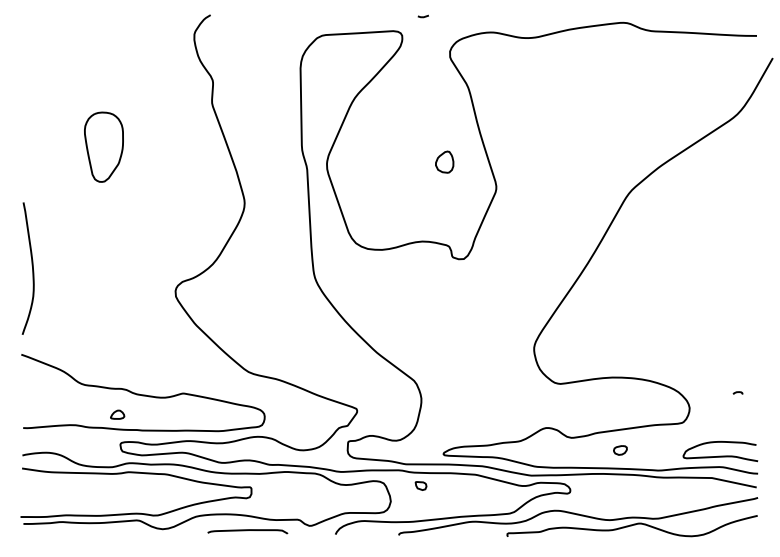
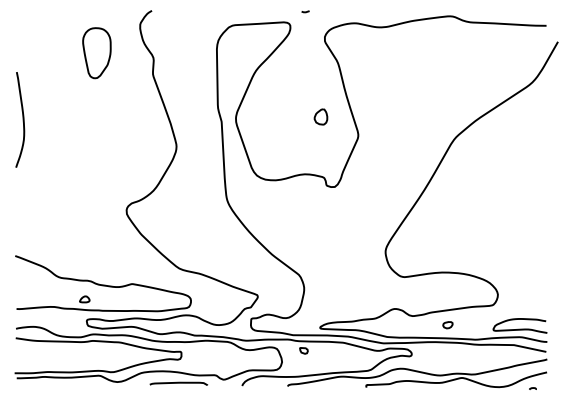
part: (103, 147) -> (96, 53), moved
curve: (31, 268) -> (22, 119), moved
curve: (737, 392) -> (532, 388), moved

